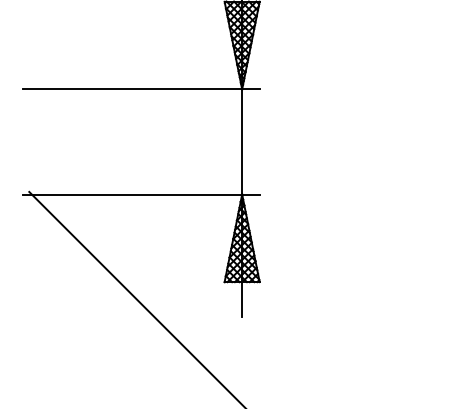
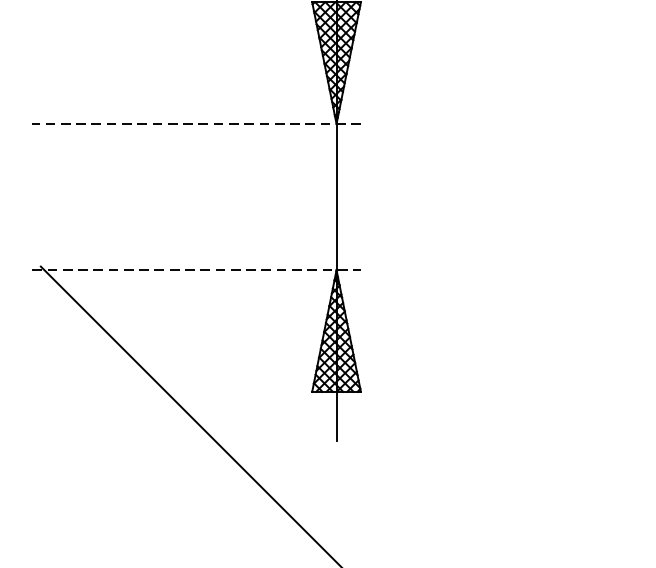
line: (140, 89) -> (195, 124), solid -> dashed
line: (141, 194) -> (196, 270), solid -> dashed

